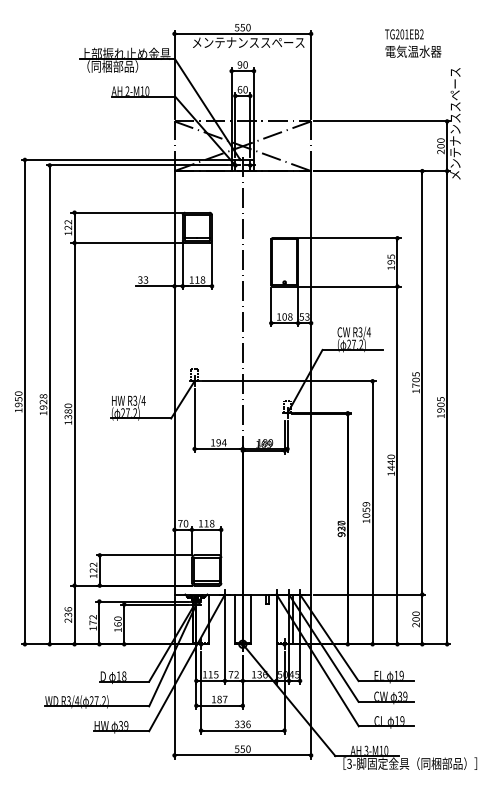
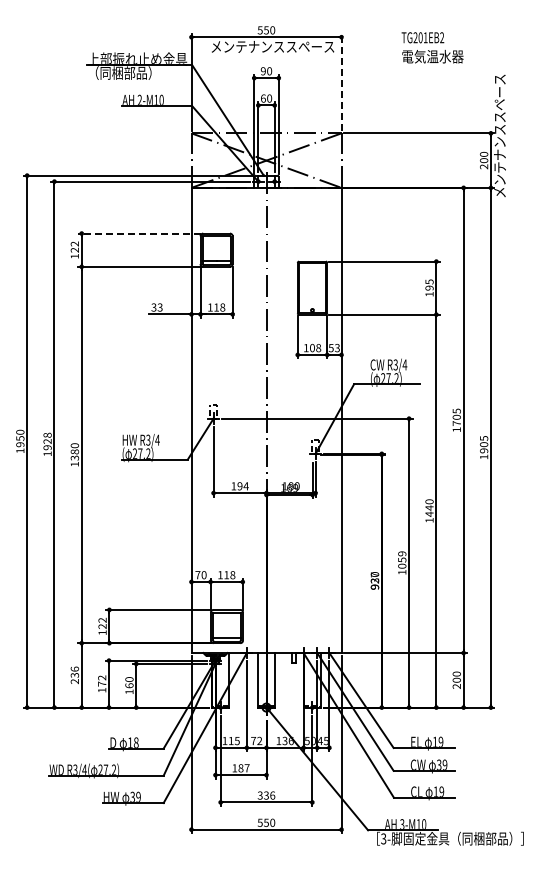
text: (413, 43) -> (432, 47), moved
line: (311, 74) -> (341, 81), solid -> dashed
line: (126, 212) -> (138, 233), solid -> dashed

